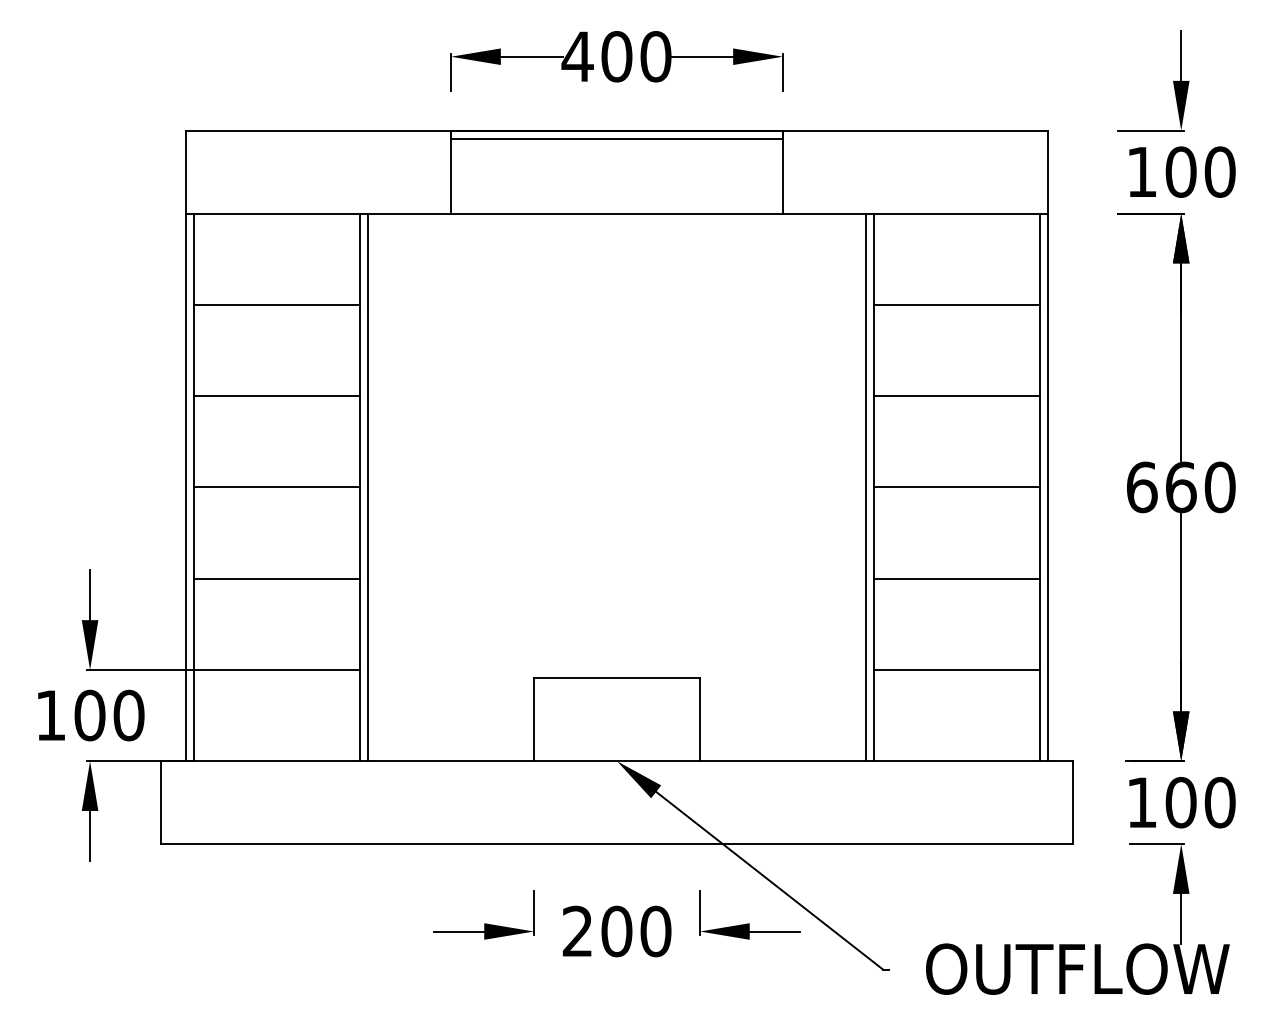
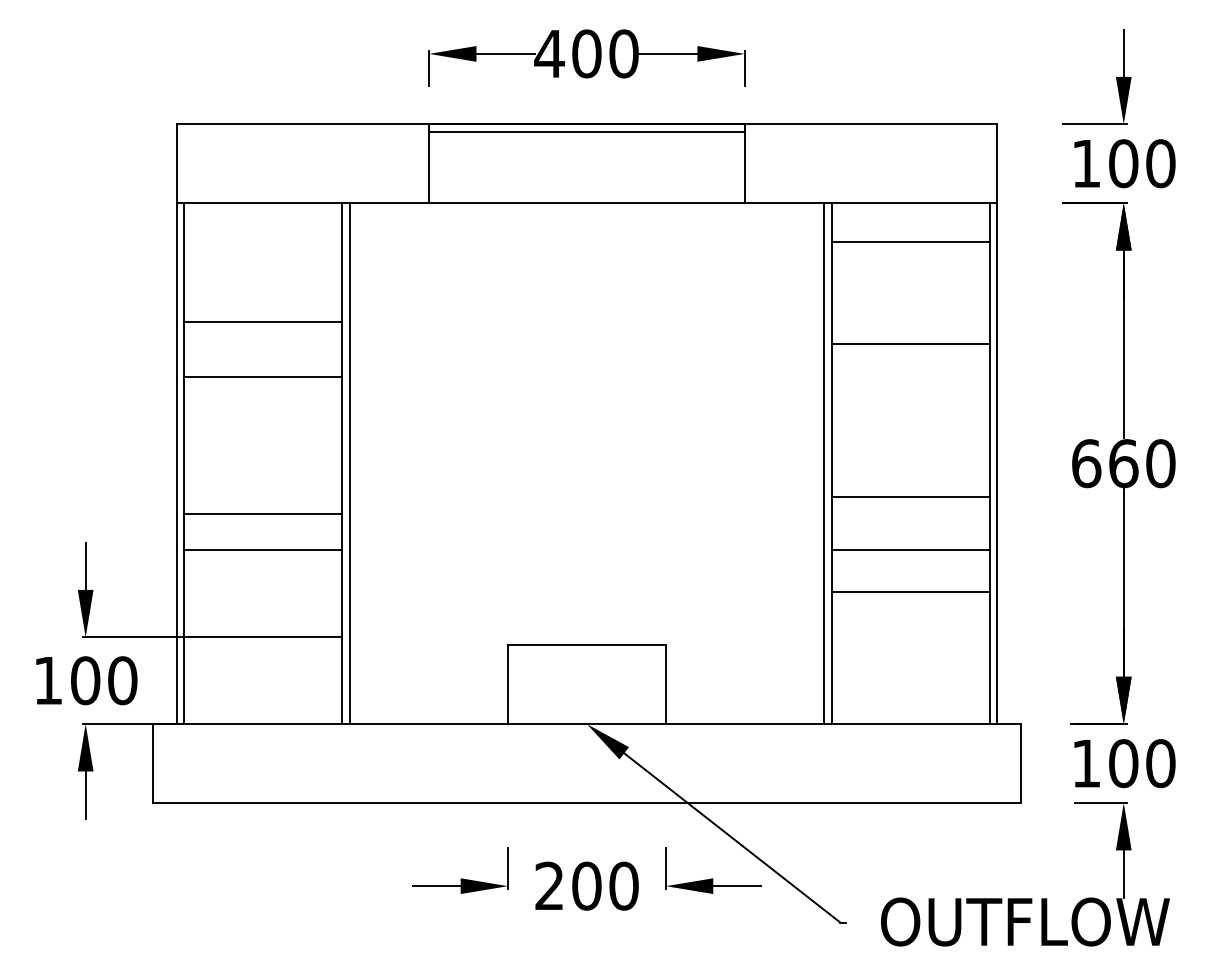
line: (276, 304) -> (263, 321), moved
line: (957, 304) -> (910, 242), moved
line: (957, 396) -> (910, 343), moved
line: (276, 487) -> (263, 514), moved
line: (957, 487) -> (910, 497), moved
line: (957, 669) -> (910, 591), moved

